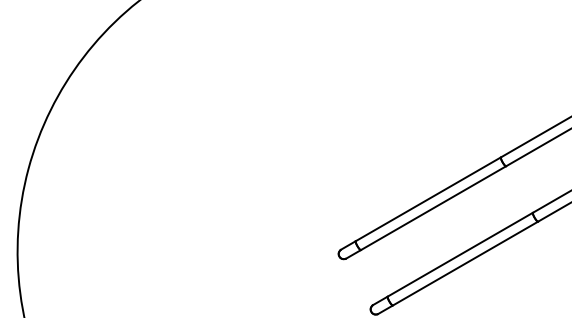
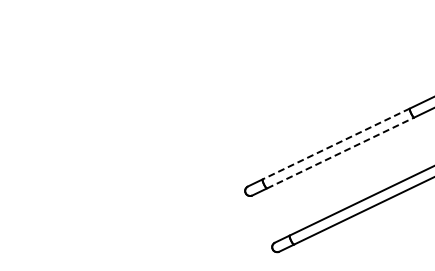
line: (428, 199) -> (336, 144), solid -> dashed
line: (433, 208) -> (340, 153), solid -> dashed

